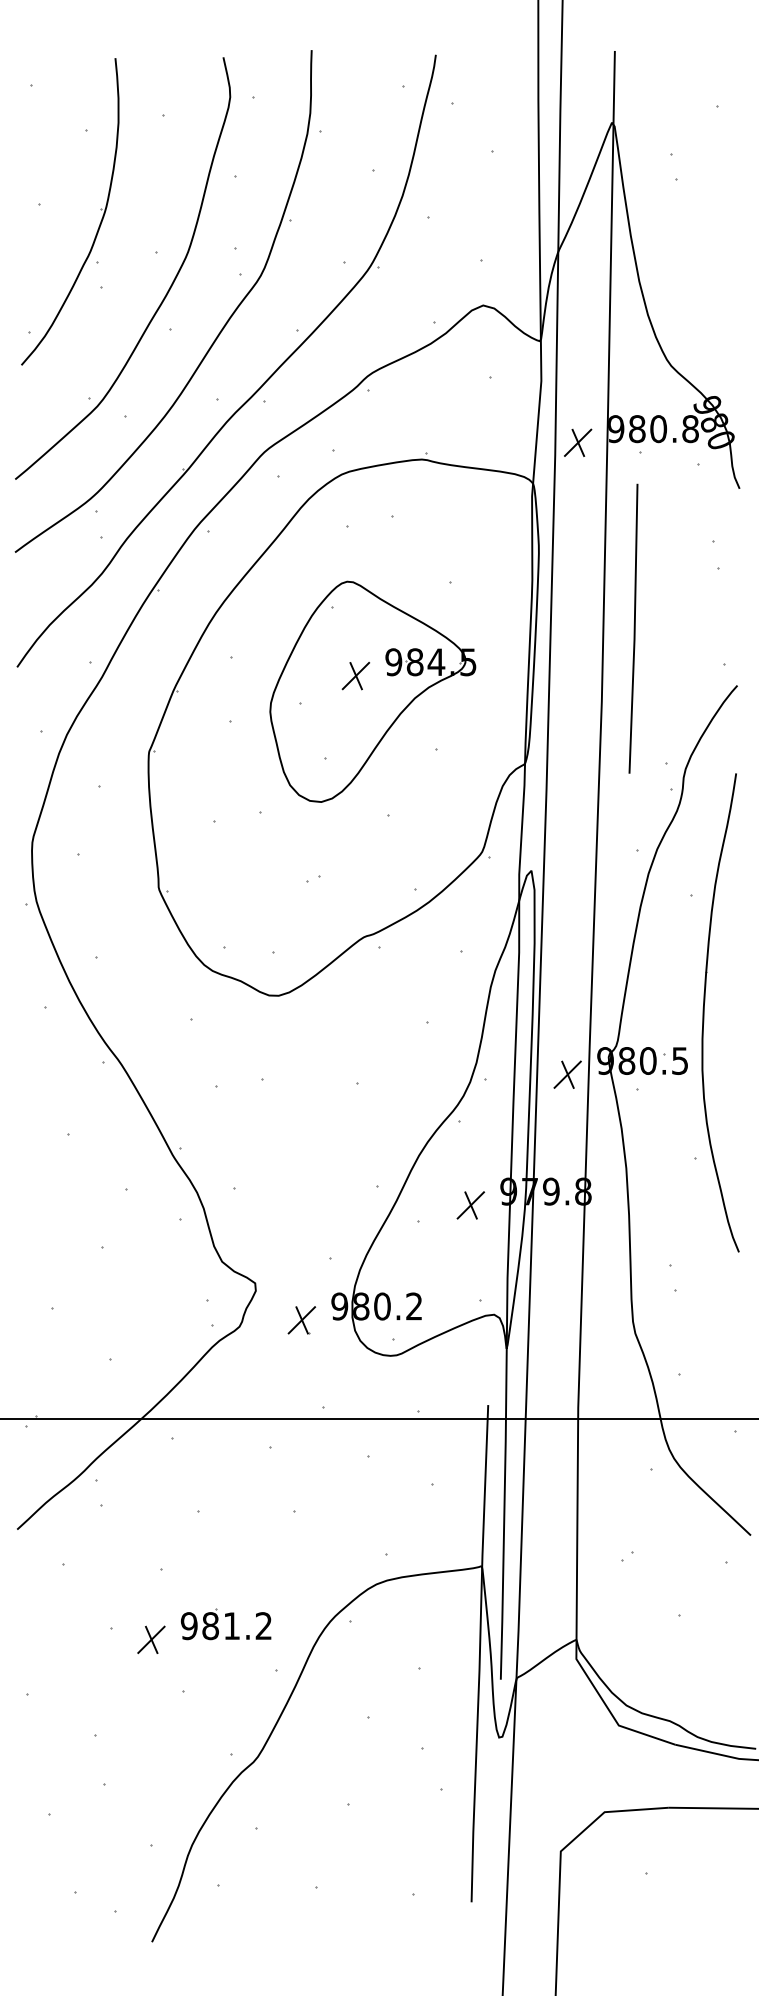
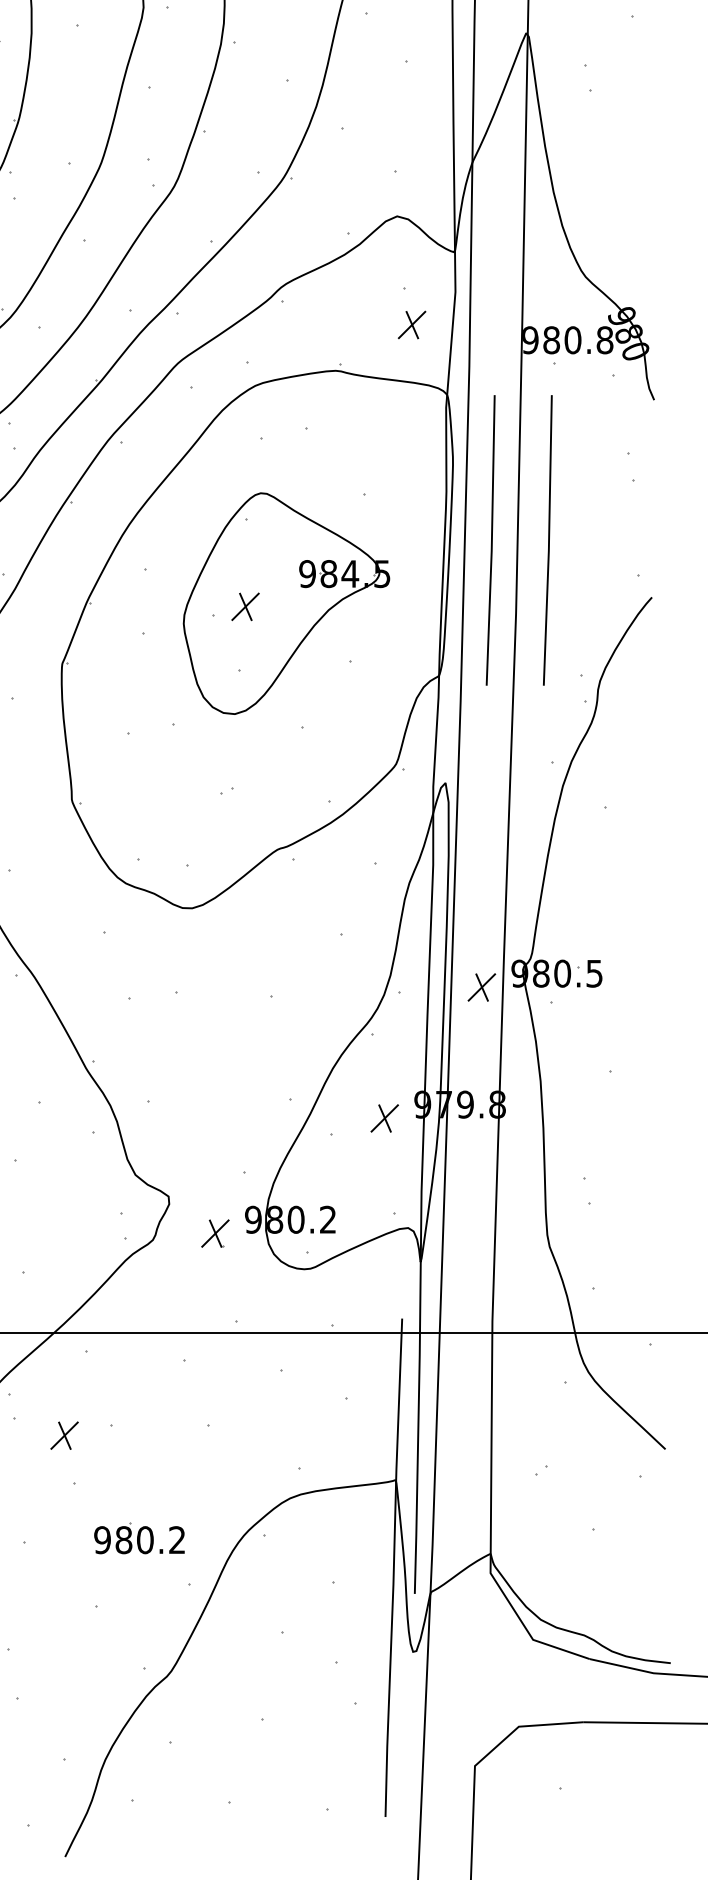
part: (578, 442) -> (412, 324), moved
line: (576, 628) -> (490, 540), added
part: (355, 675) -> (245, 606), moved
part: (704, 1012) -> (618, 925), removed
text: (231, 1626) -> (144, 1540), 981.2 -> 980.2
part: (151, 1639) -> (64, 1435), moved

